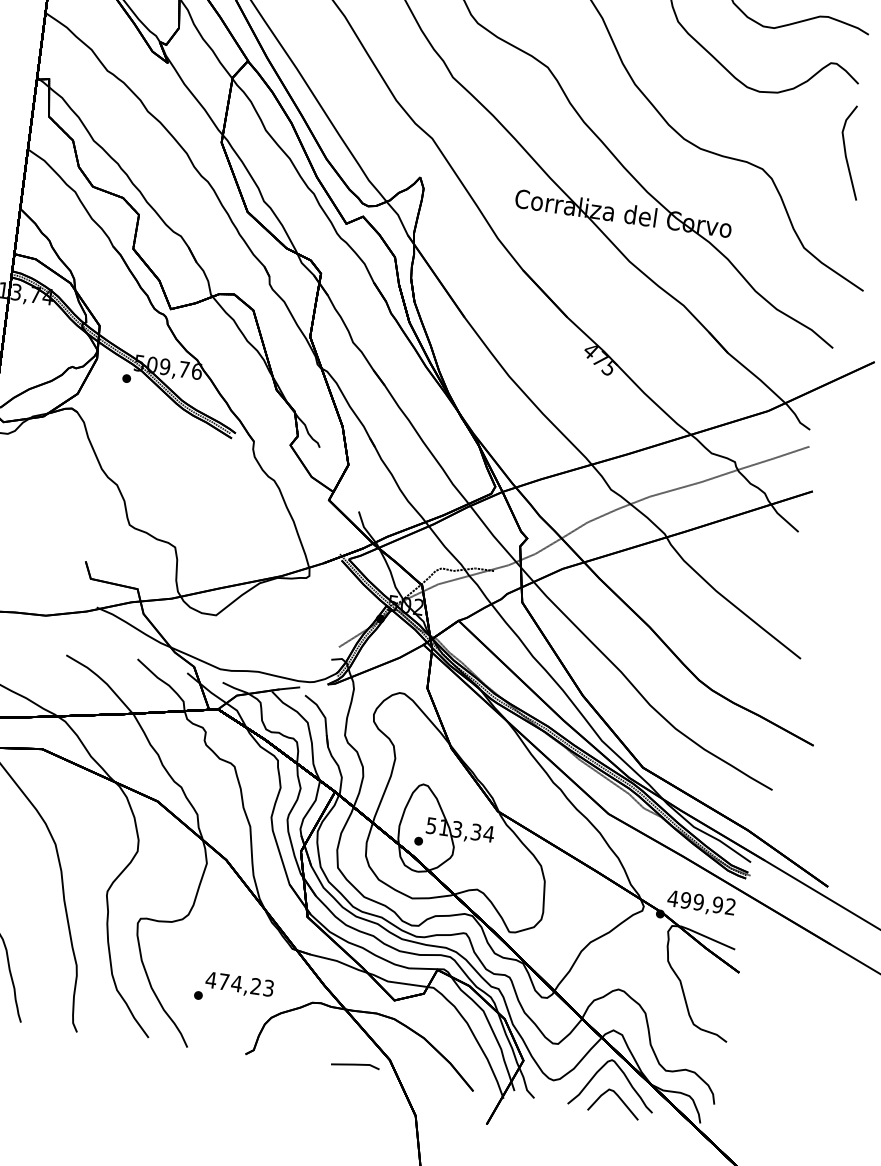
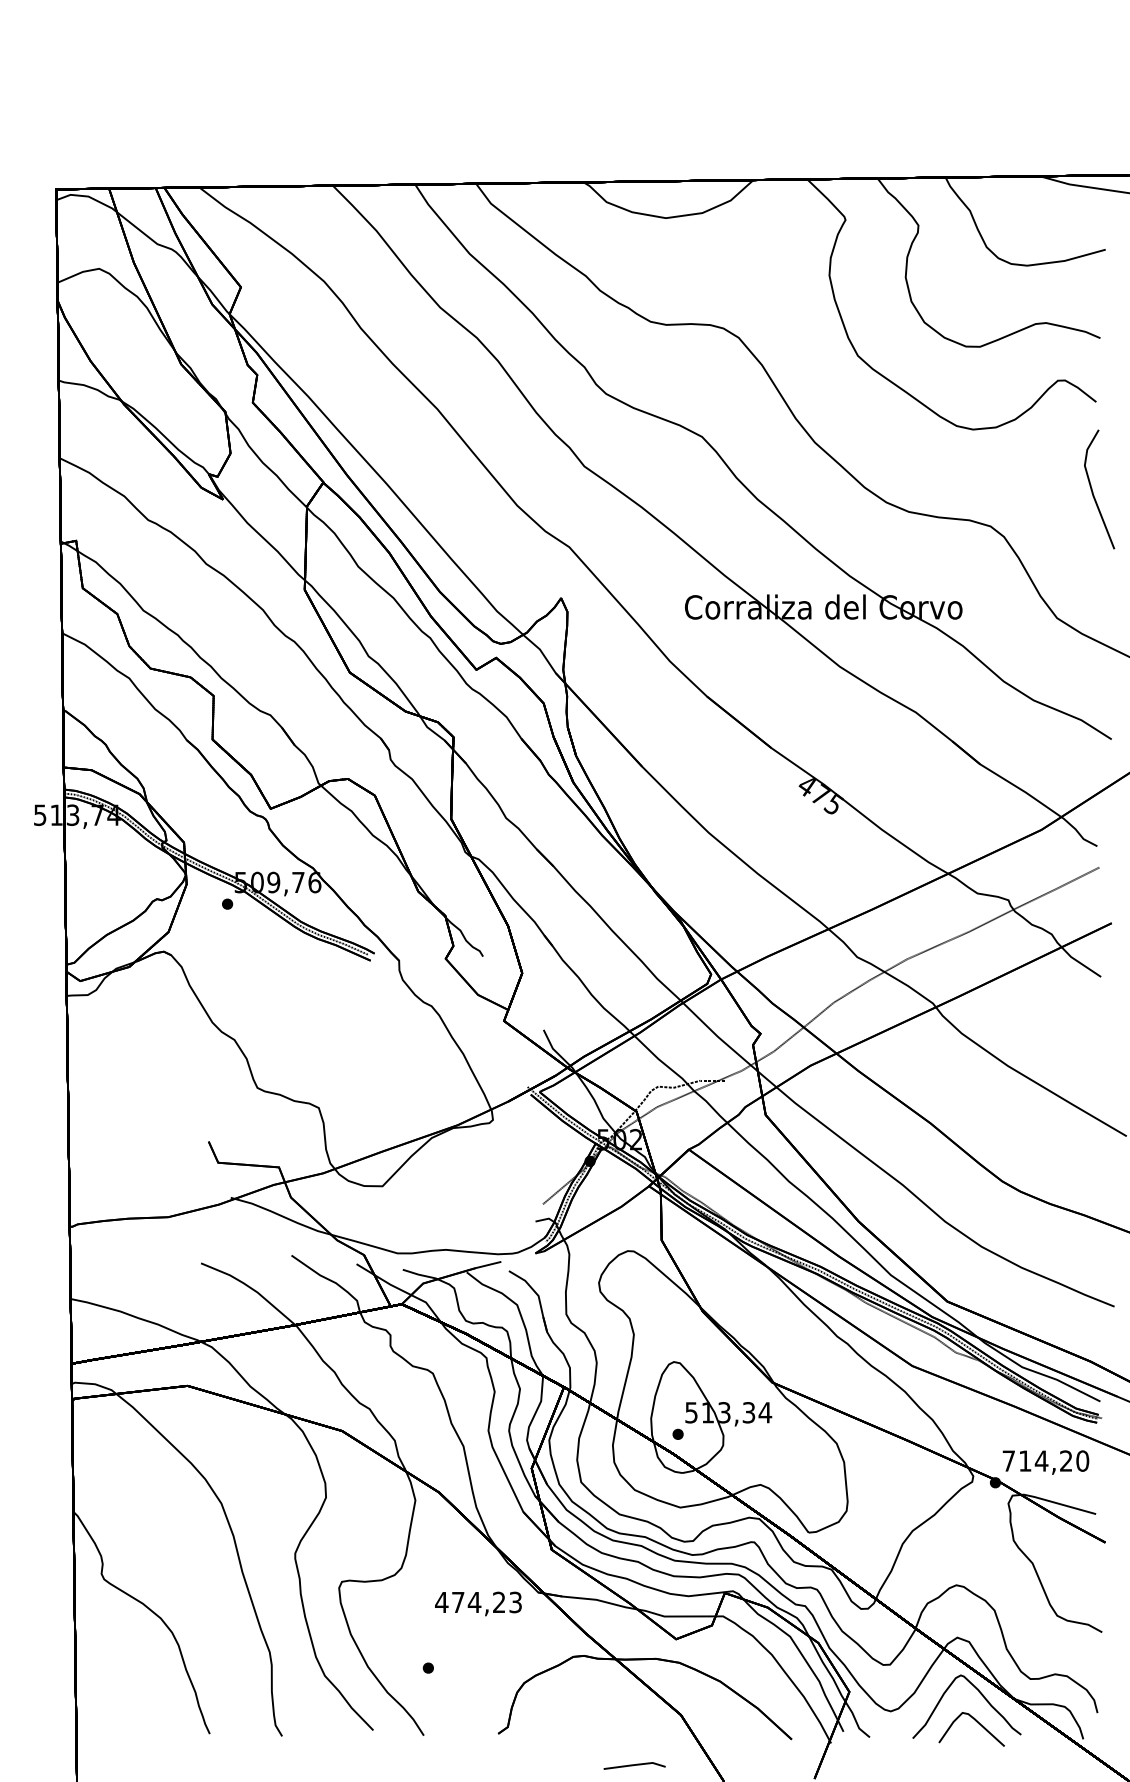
text: (701, 902) -> (1045, 1460), 499,92 -> 714,20
text: (239, 984) -> (478, 1603), moved
line: (355, 1064) -> (634, 1765), moved

